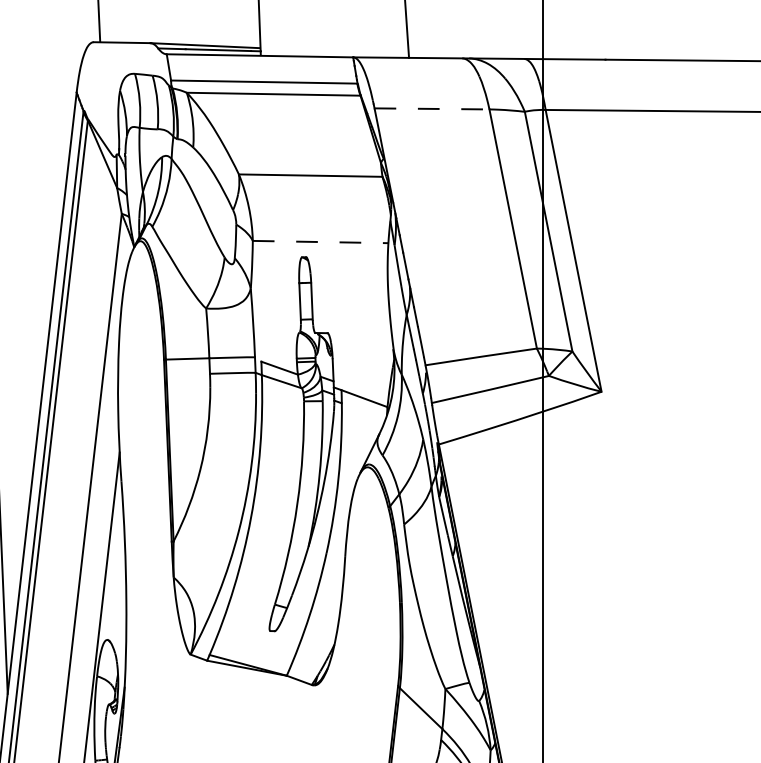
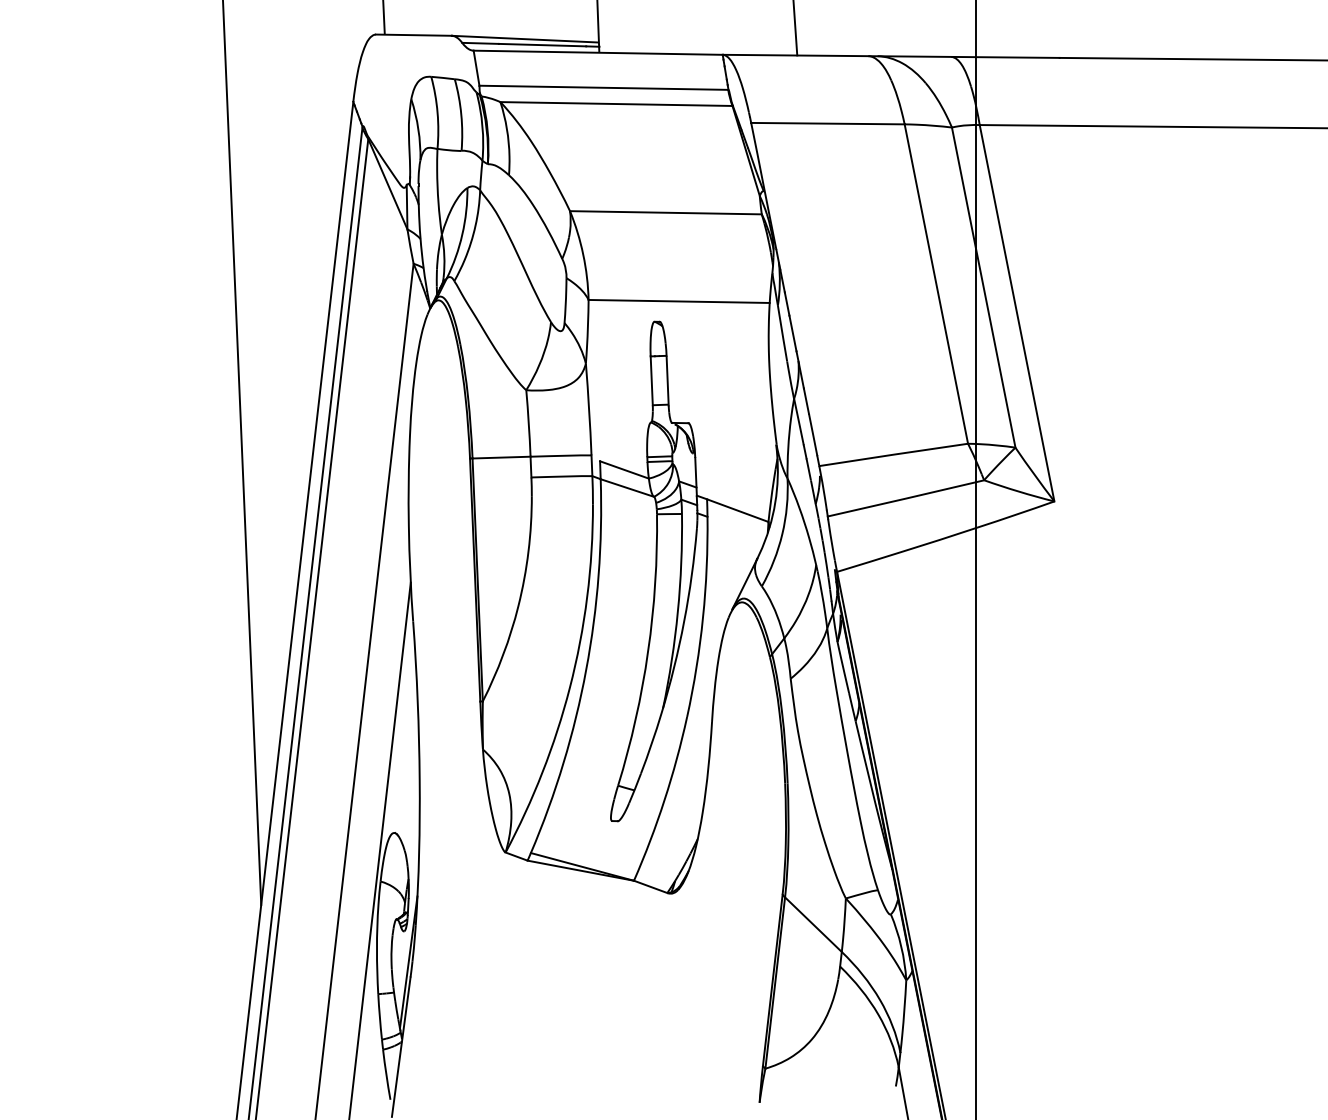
line: (431, 108) -> (827, 123), dashed -> solid
line: (320, 242) -> (679, 301), dashed -> solid

